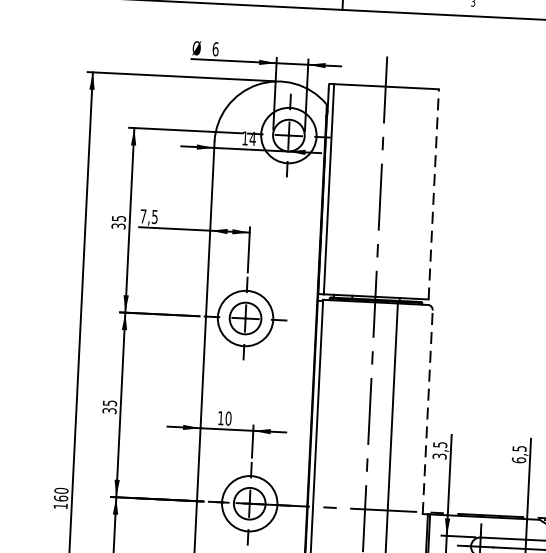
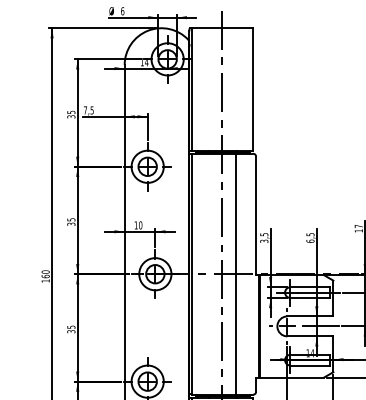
line: (433, 192) -> (253, 88), dashed -> solid
line: (428, 411) -> (256, 215), dashed -> solid

